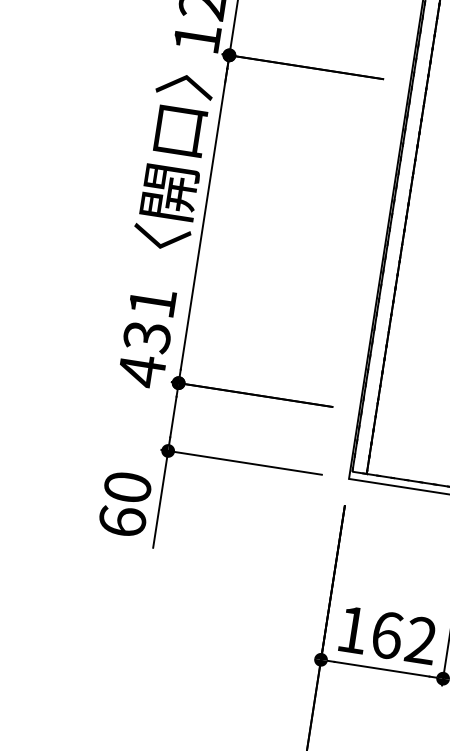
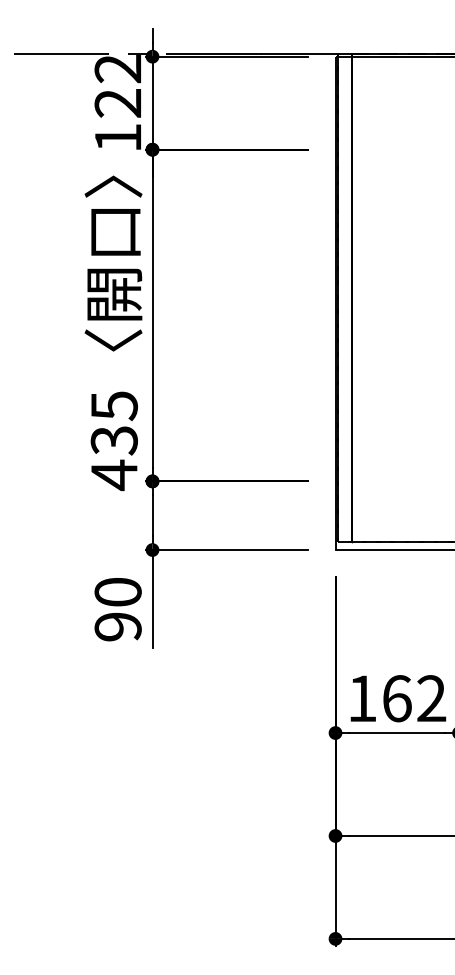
text: (152, 302) -> (114, 405), 431 -> 435
text: (121, 521) -> (117, 626), 60 -> 90

